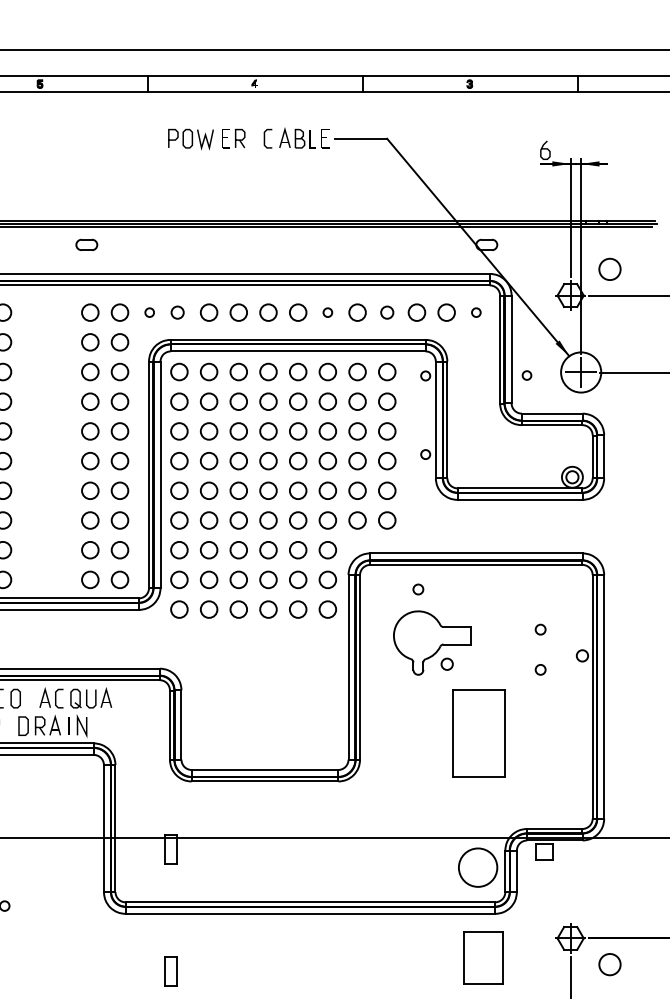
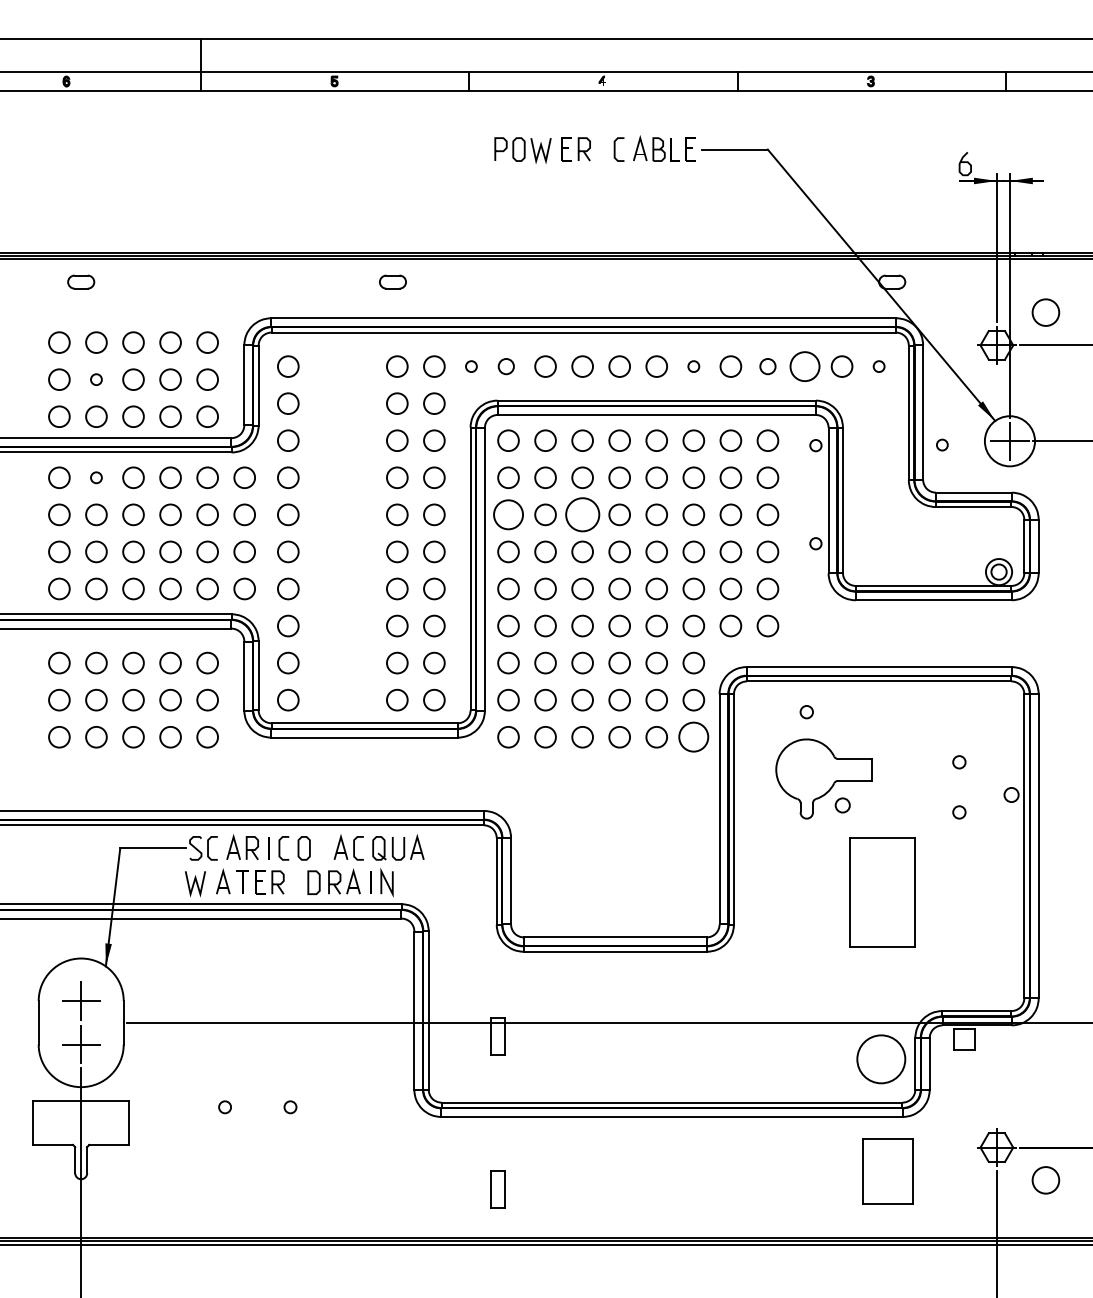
circle: (416, 312) -> (804, 366), size x1.4
circle: (179, 431) -> (508, 514), size x1.4
circle: (238, 431) -> (582, 514), size x1.6
circle: (327, 609) -> (693, 737), size x1.4

